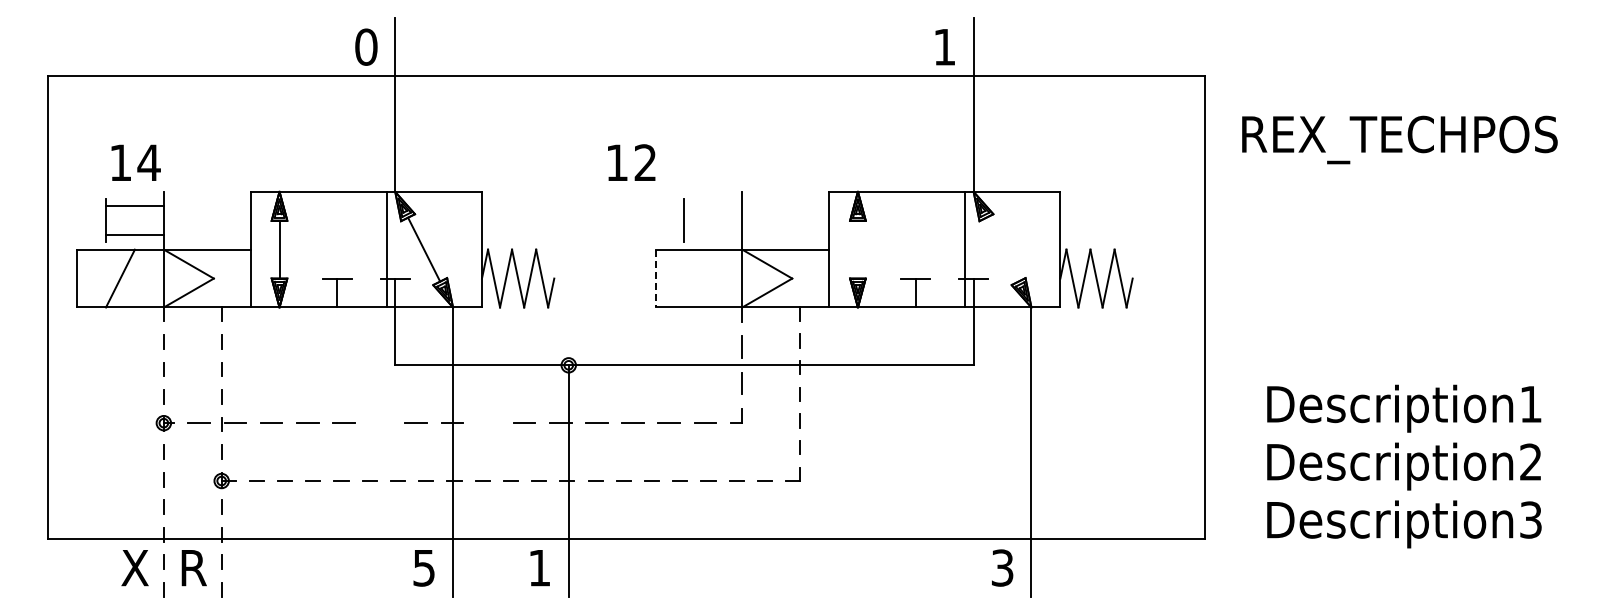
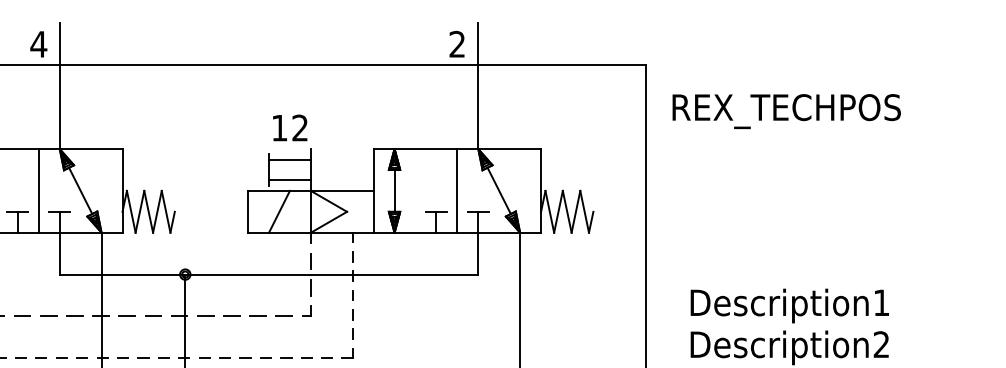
text: (366, 46) -> (38, 43), 0 -> 4
text: (944, 46) -> (457, 43), 1 -> 2
text: (631, 162) -> (290, 127), moved
line: (713, 206) -> (290, 159), added
line: (713, 235) -> (290, 180), added
line: (387, 249) -> (38, 190), moved
line: (857, 249) -> (394, 190), added
line: (964, 249) -> (457, 190), moved
line: (1002, 249) -> (499, 190), added
line: (655, 278) -> (248, 211), dashed -> solid
line: (698, 278) -> (279, 211), added
line: (379, 422) -> (48, 315), added
line: (488, 422) -> (127, 315), added

